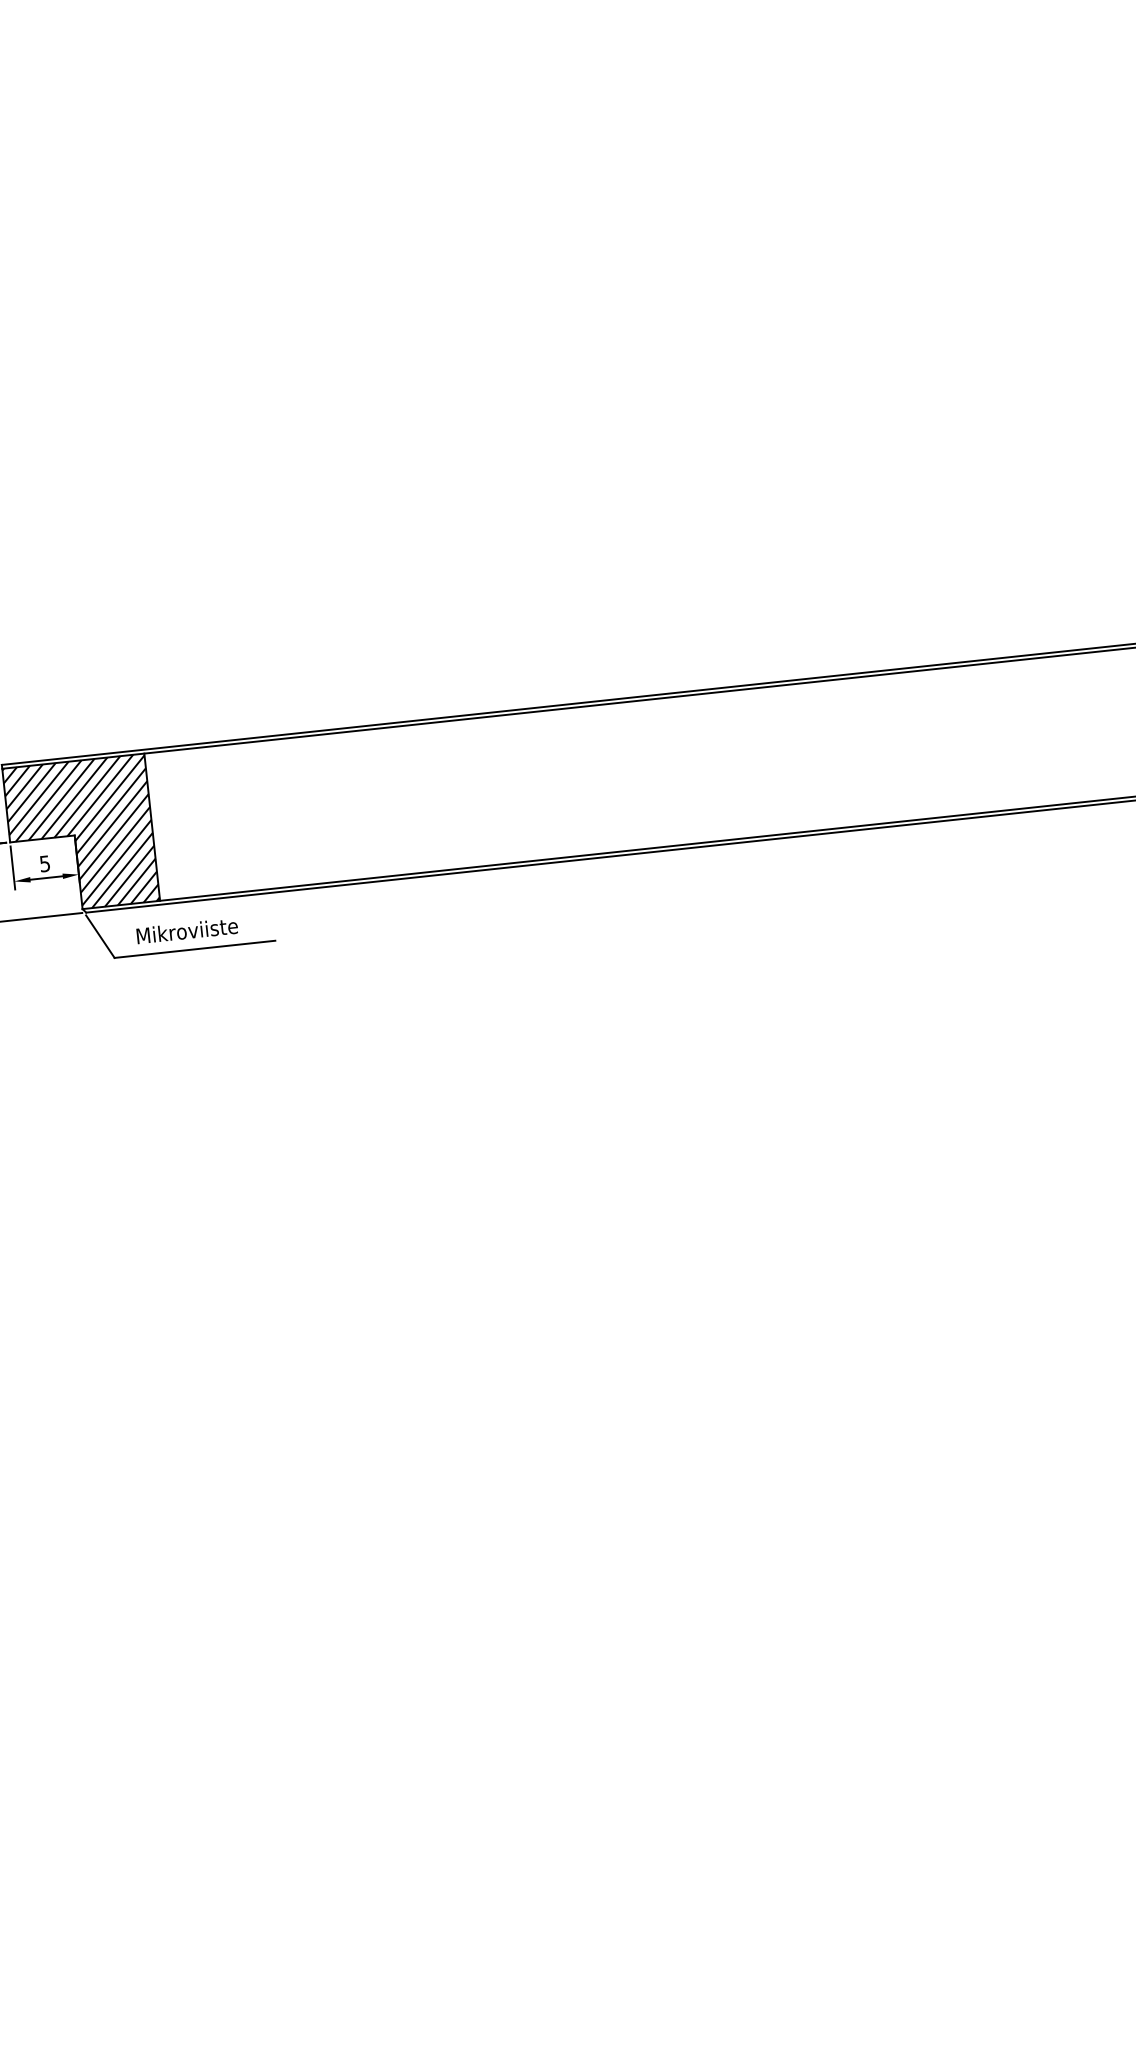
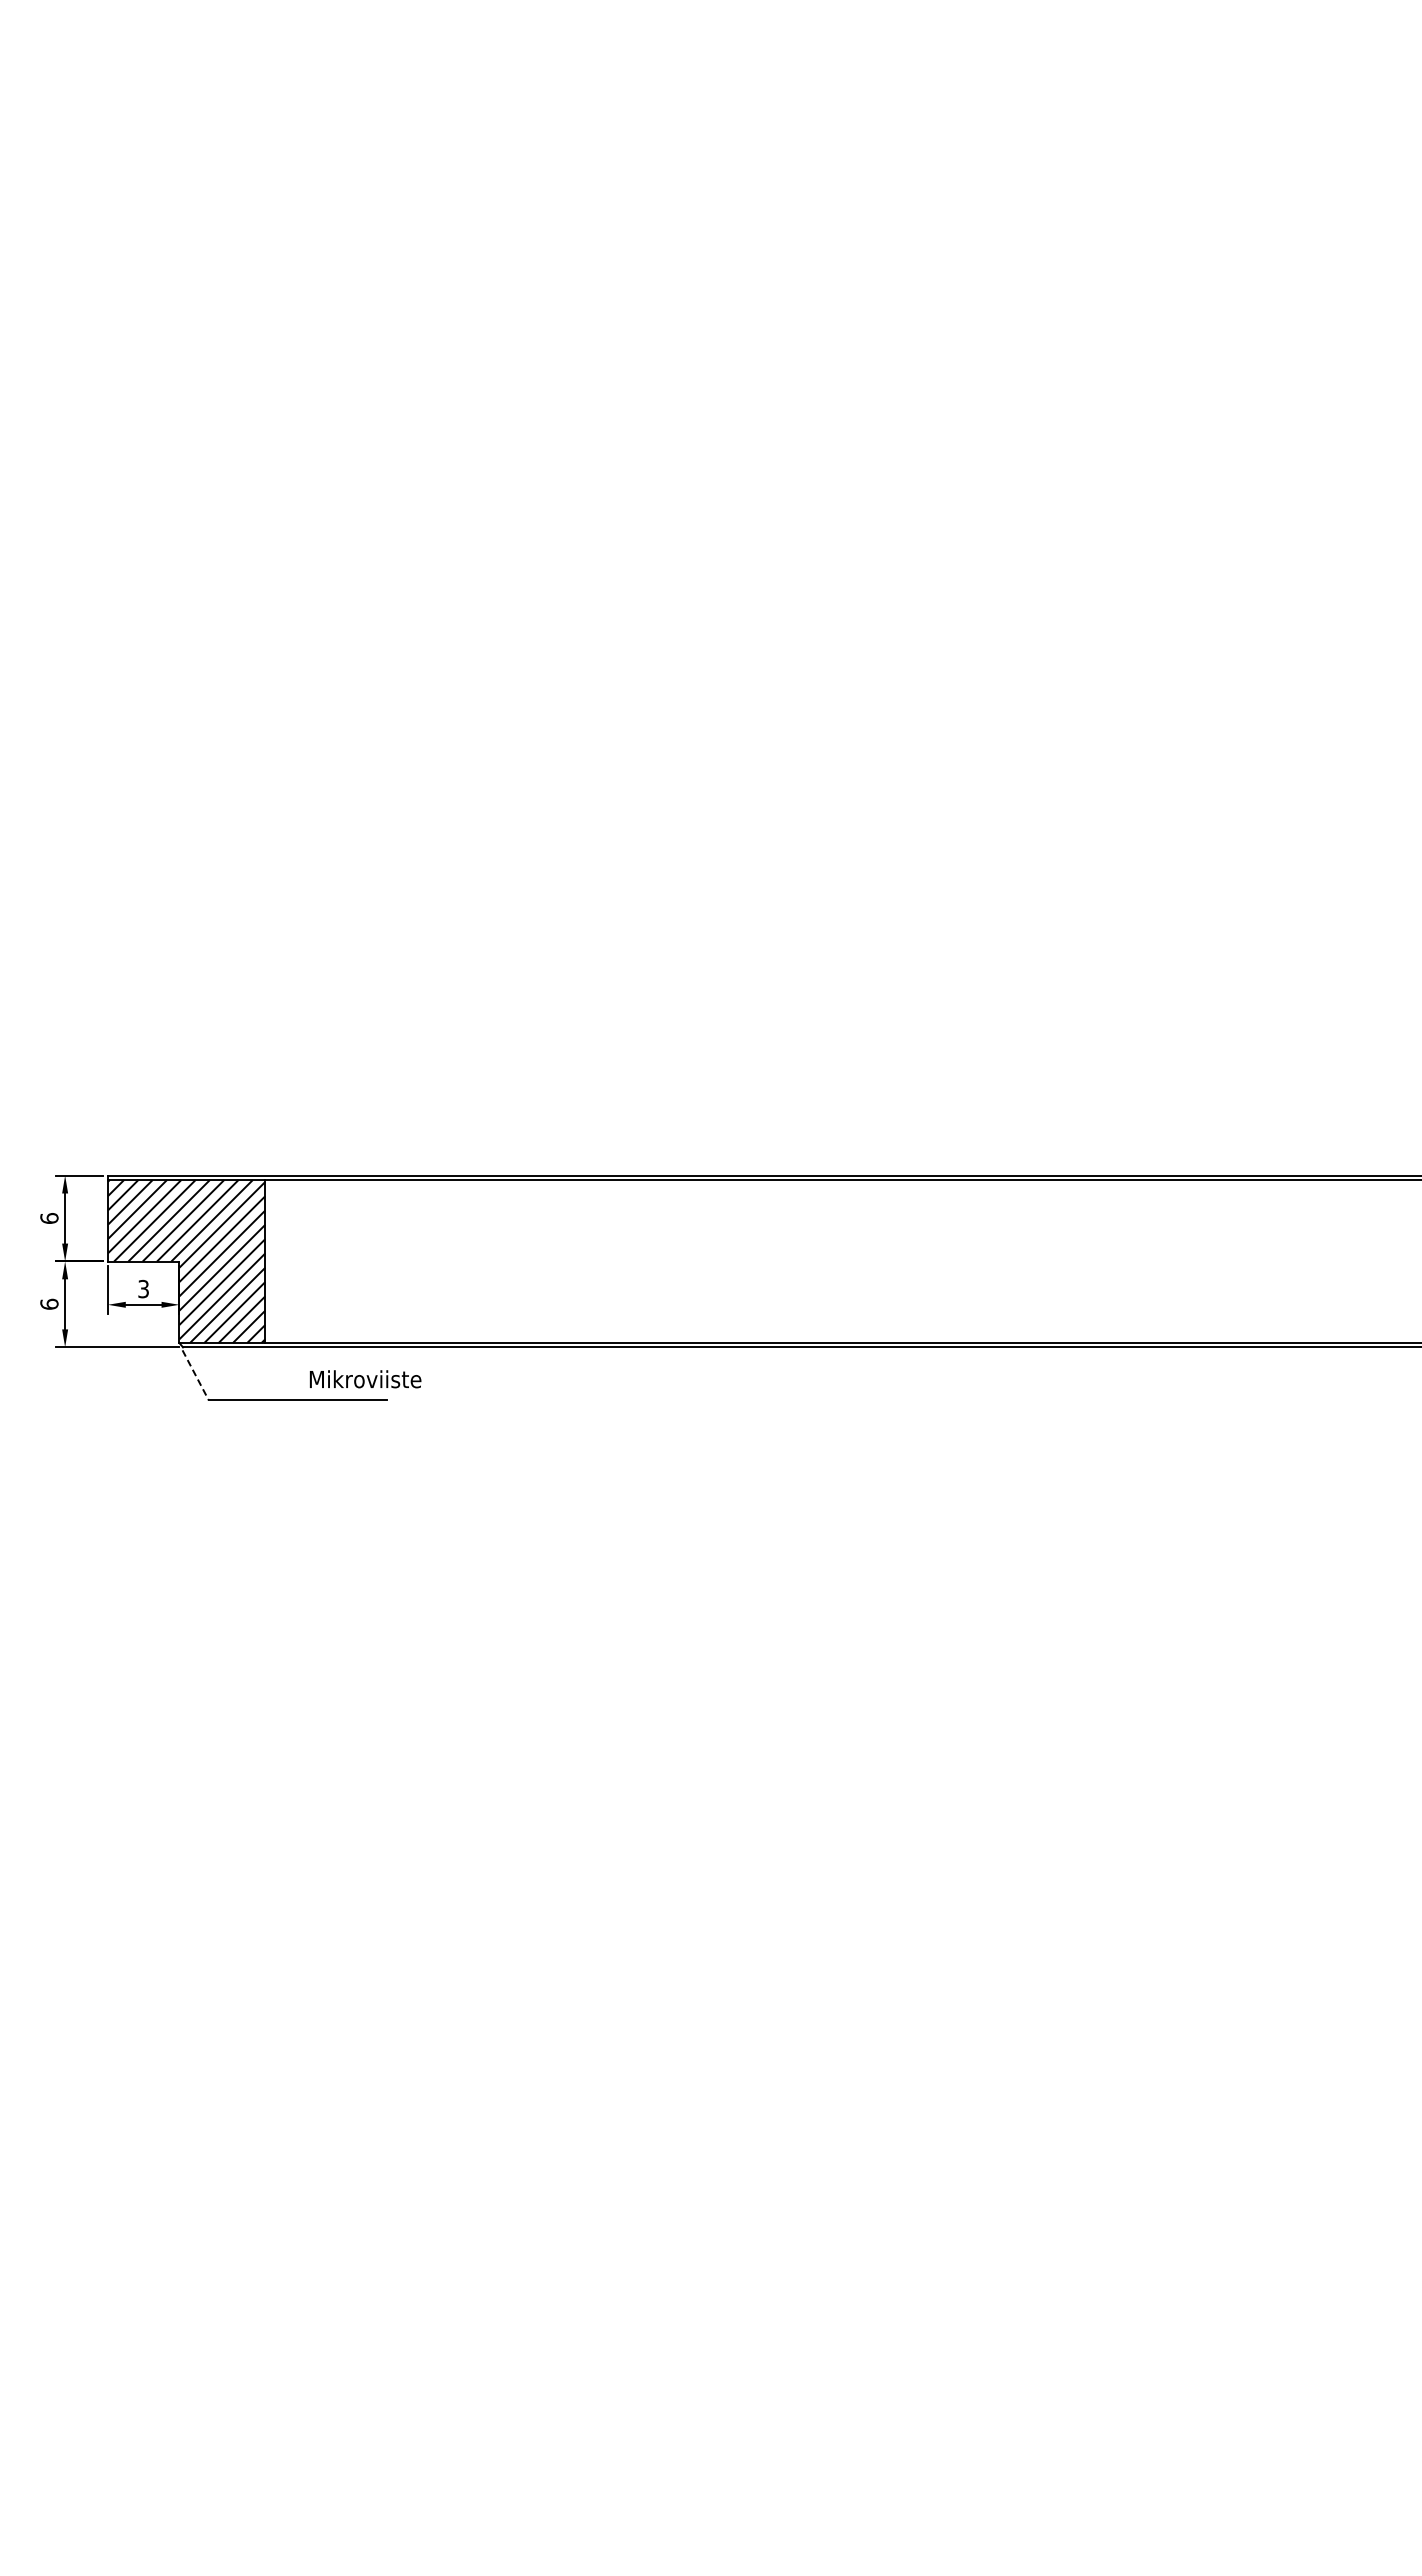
text: (44, 863) -> (143, 1288), 5 -> 3
text: (187, 931) -> (365, 1379), moved
line: (100, 936) -> (195, 1375), solid -> dashed

